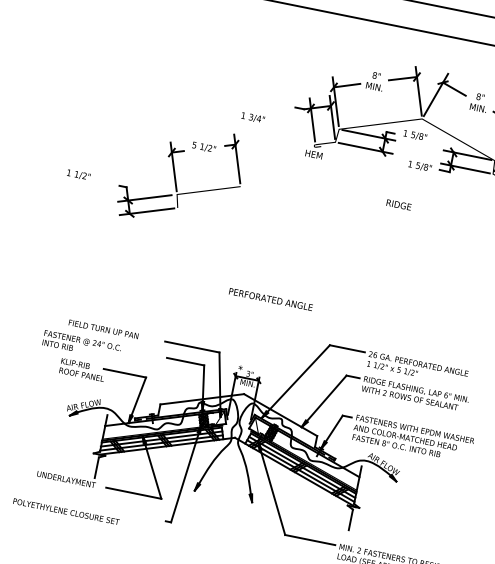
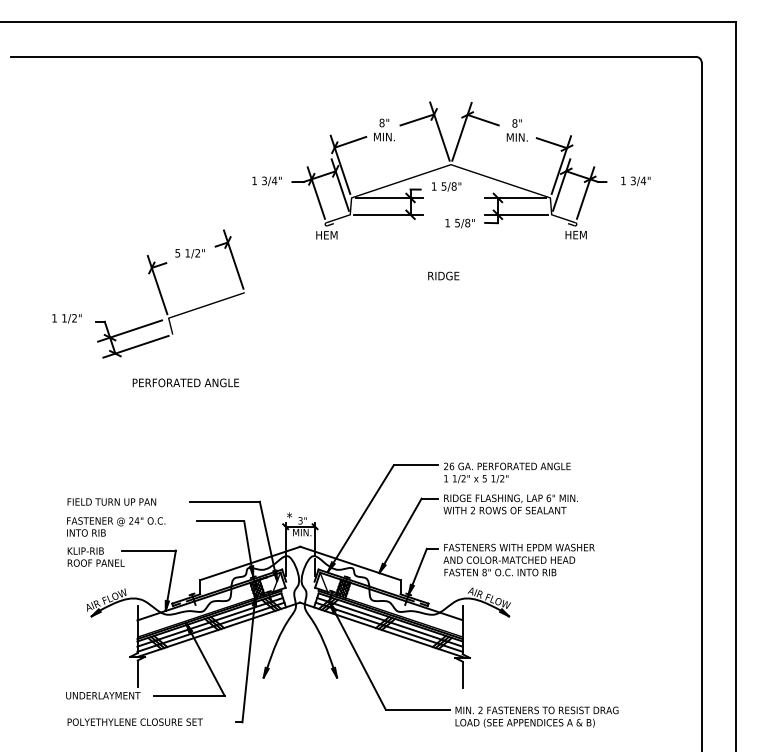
text: (252, 118) -> (266, 181), moved
text: (78, 174) -> (66, 318), moved
text: (270, 299) -> (185, 382), moved
text: (82, 345) -> (116, 526), moved
text: (65, 511) -> (134, 721), moved

